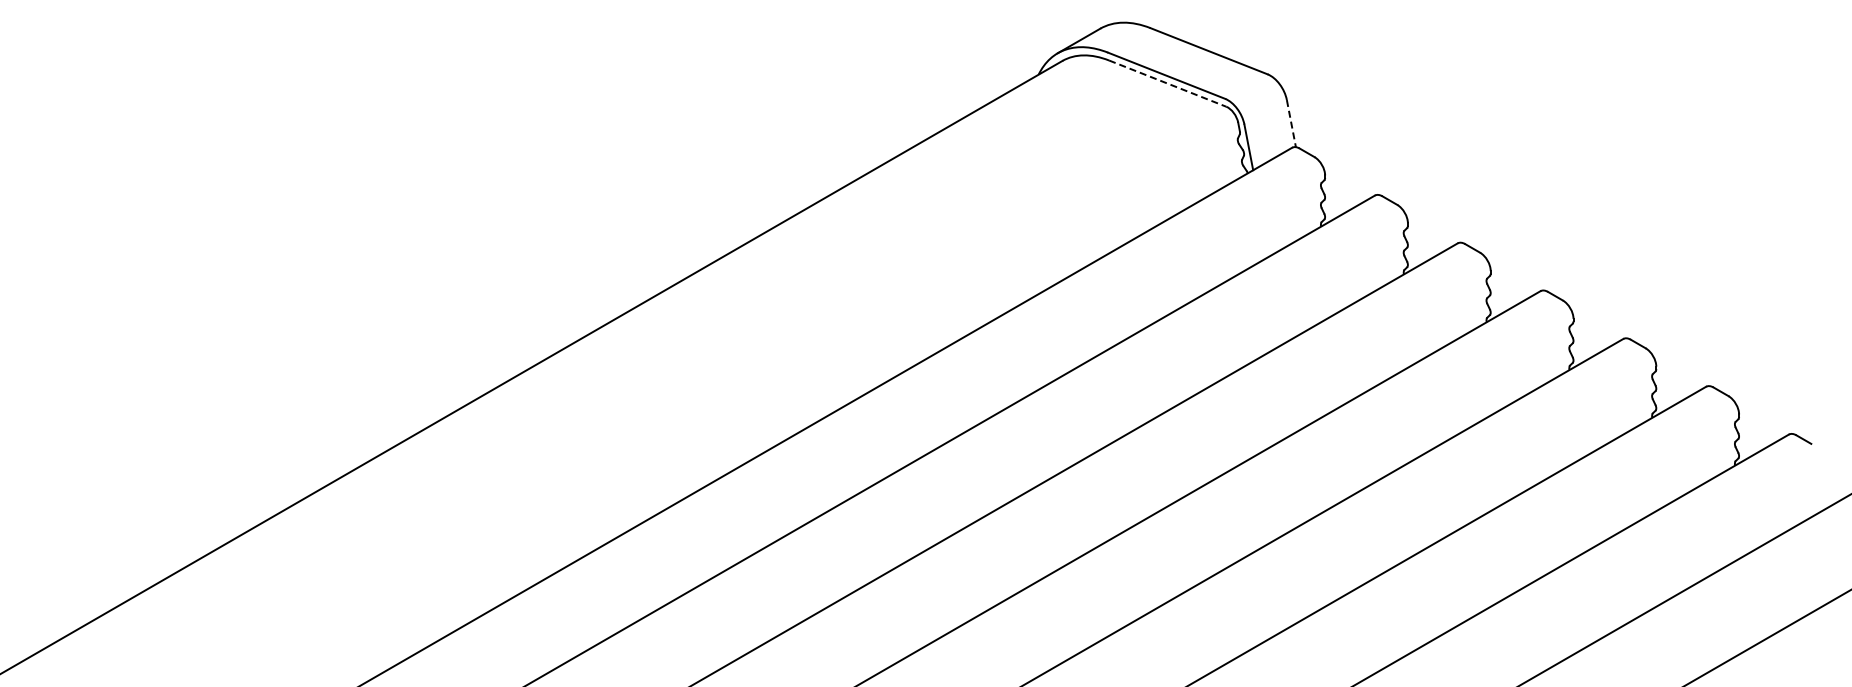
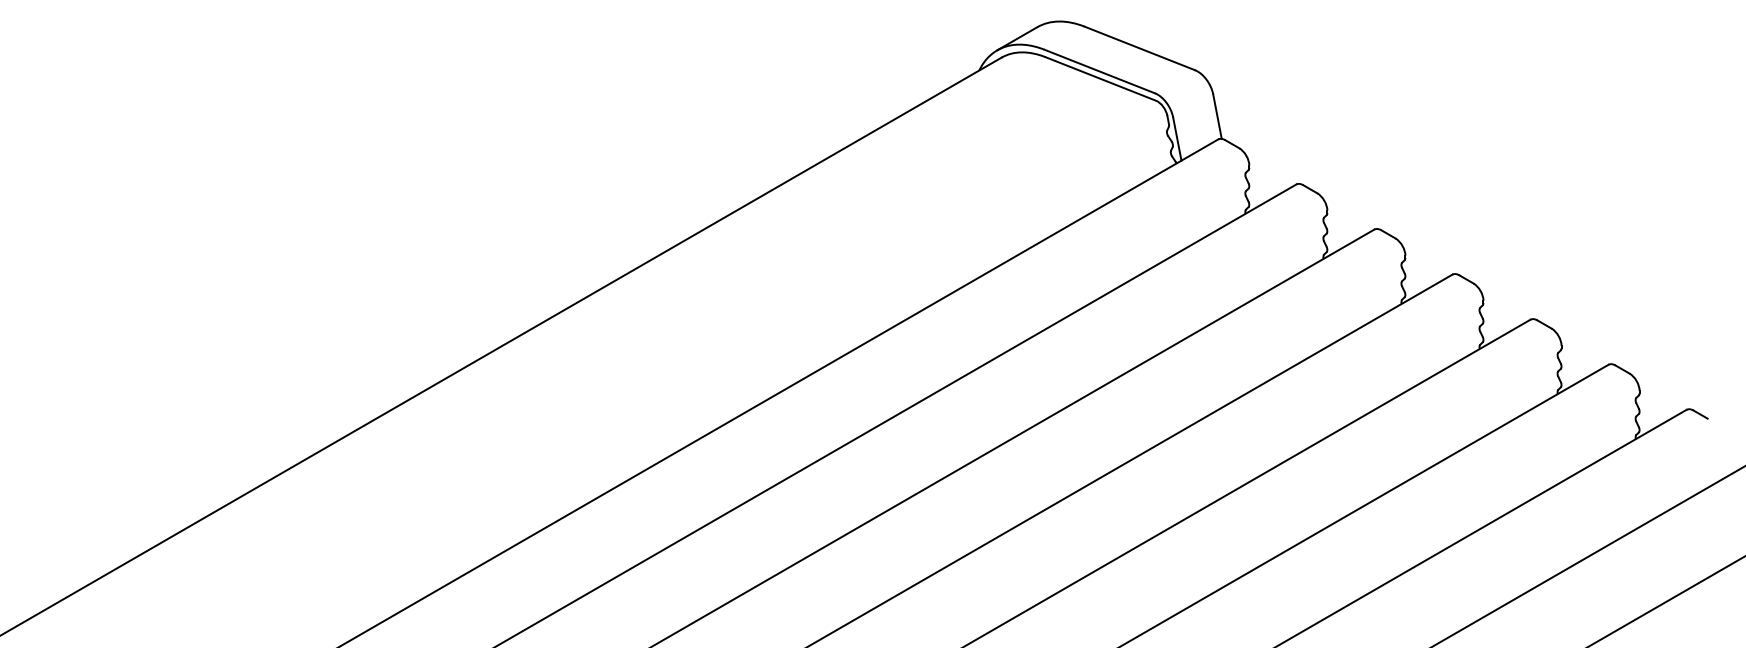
line: (1167, 83) -> (1100, 78), dashed -> solid
line: (1291, 123) -> (1217, 116), dashed -> solid

